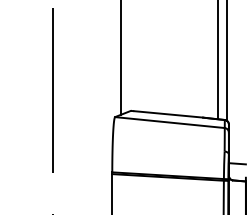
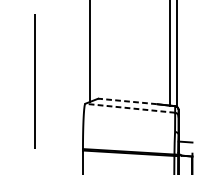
line: (167, 114) -> (128, 101), solid -> dashed
line: (169, 122) -> (129, 108), solid -> dashed

